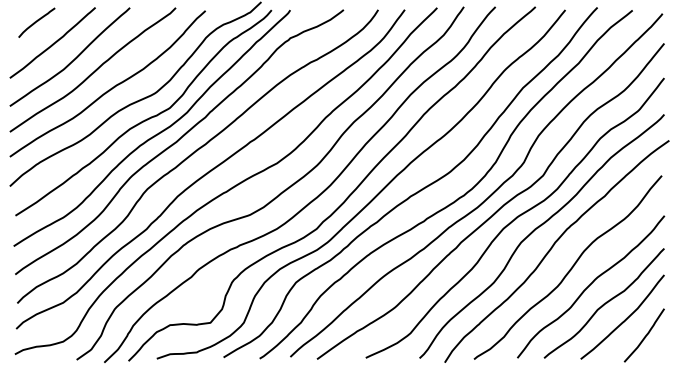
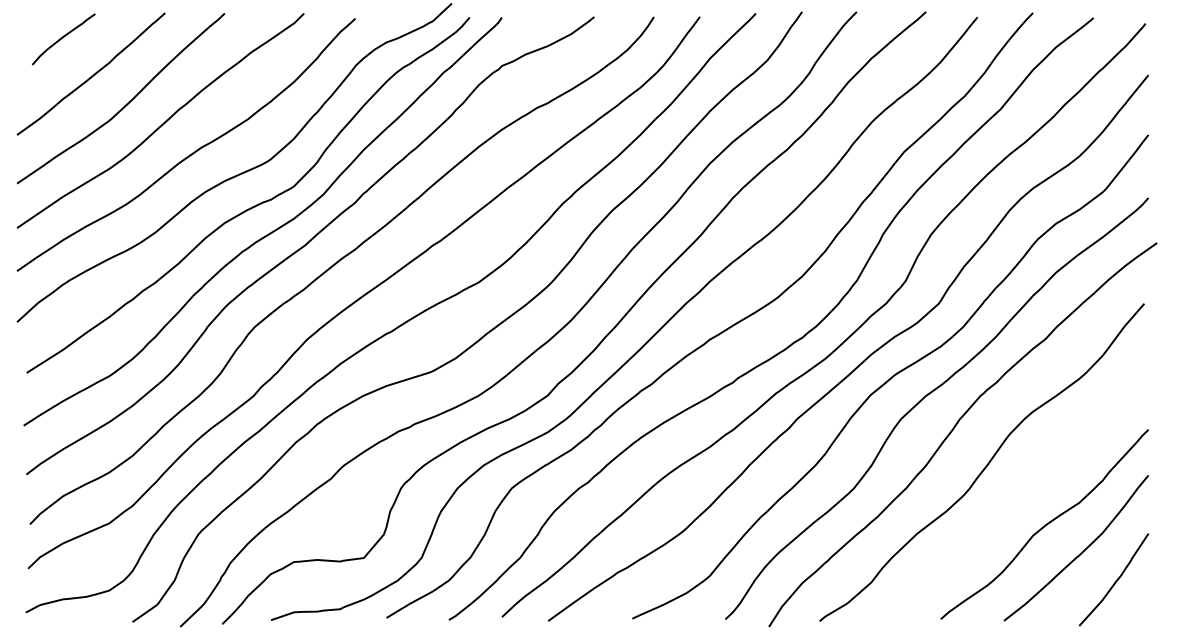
curve: (590, 285) -> (1020, 493), removed

